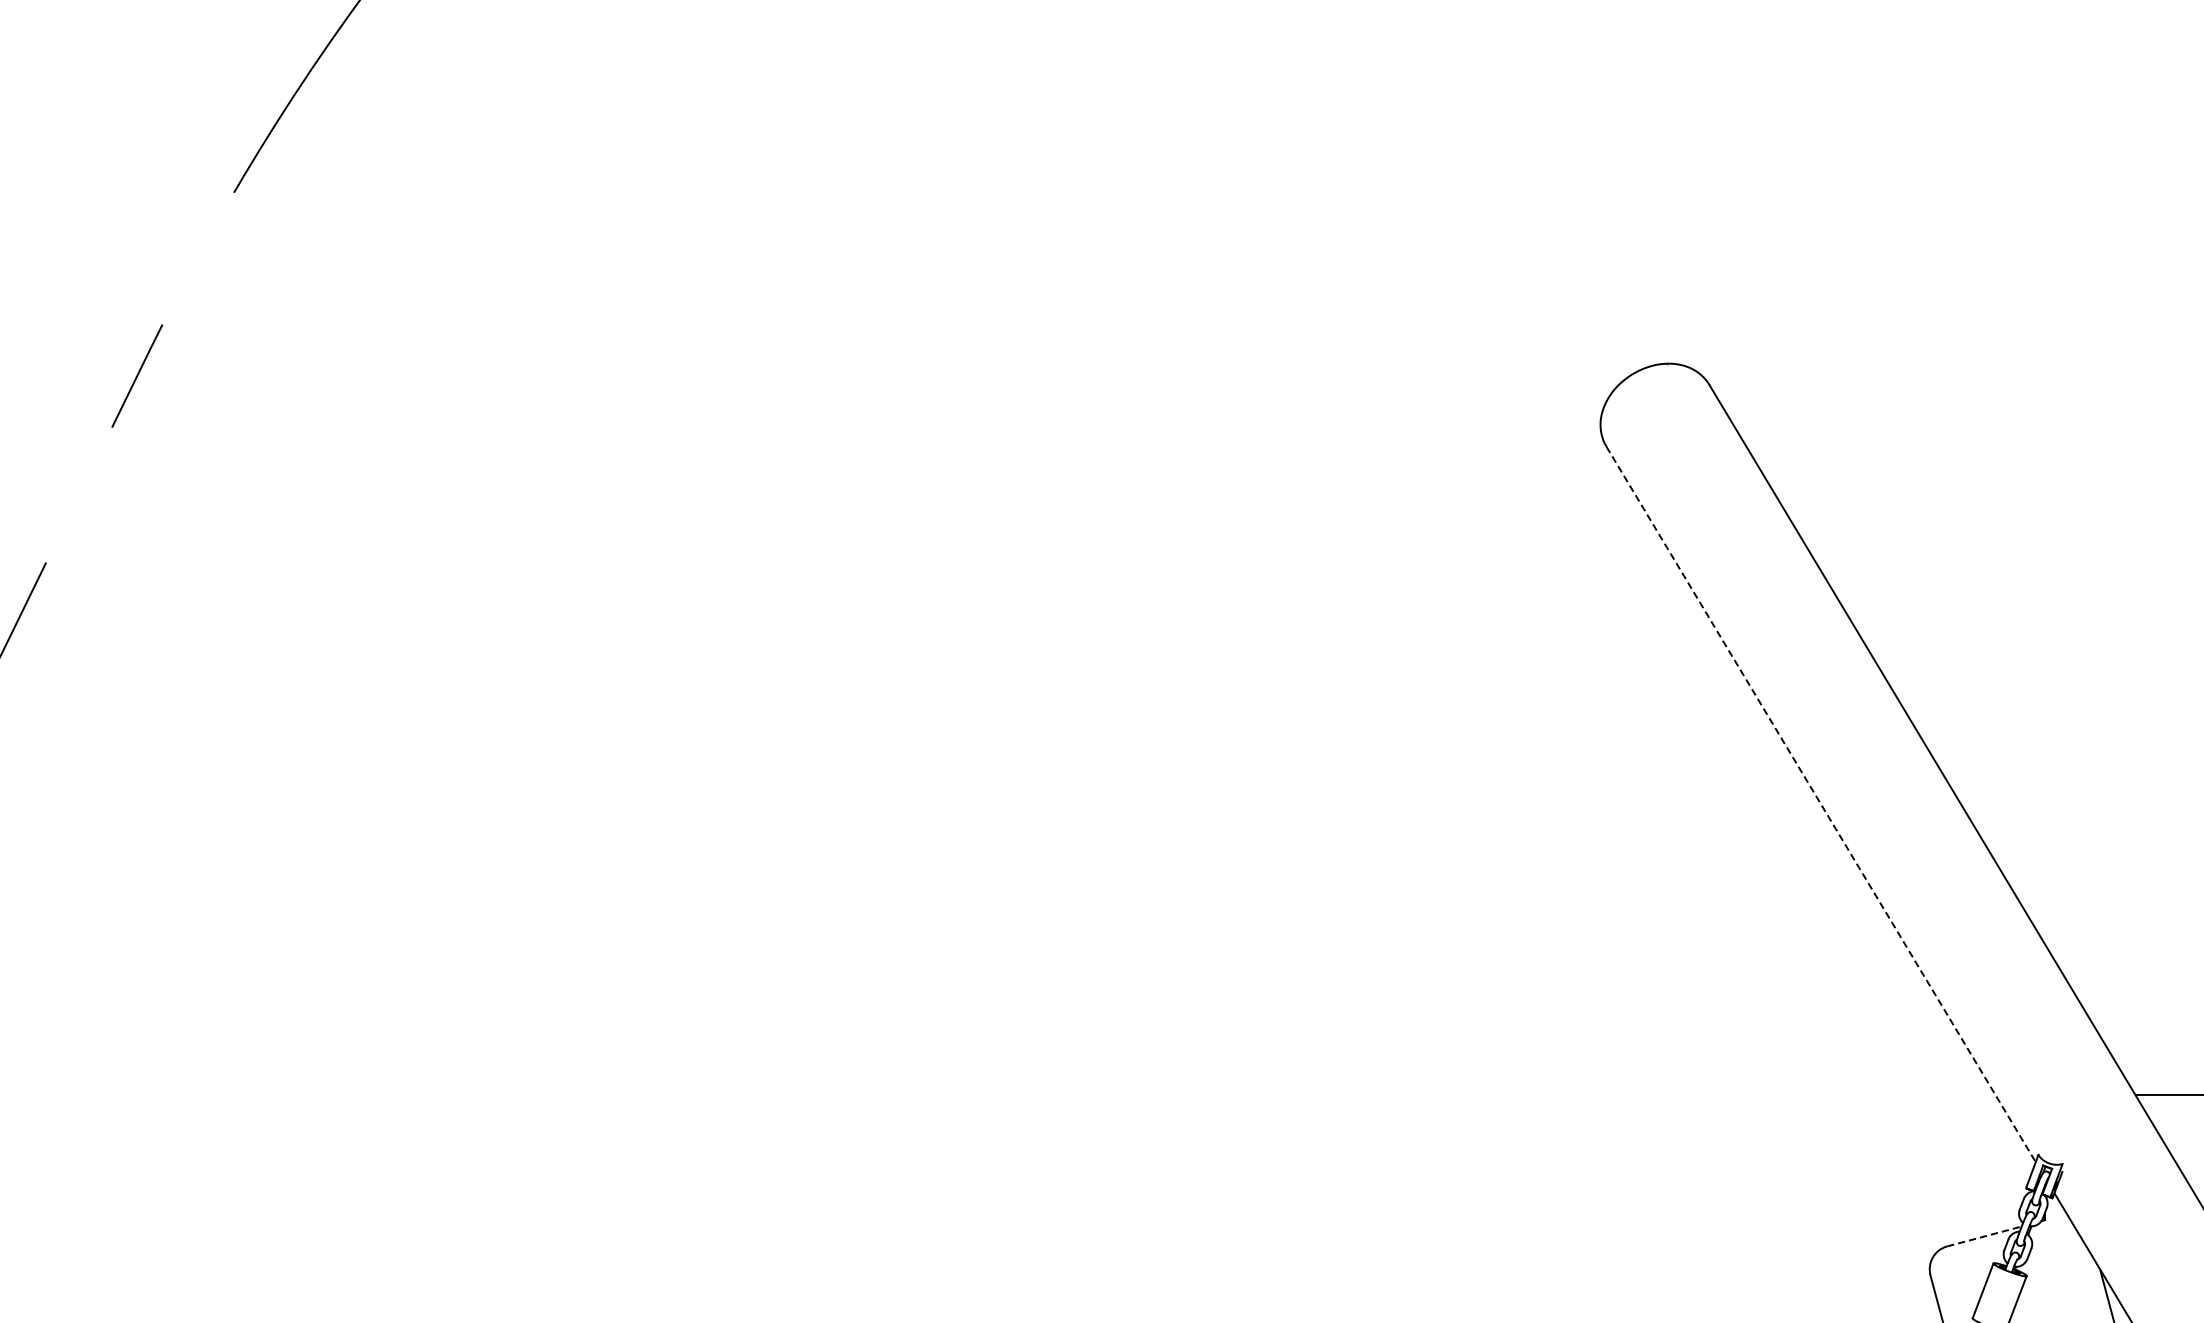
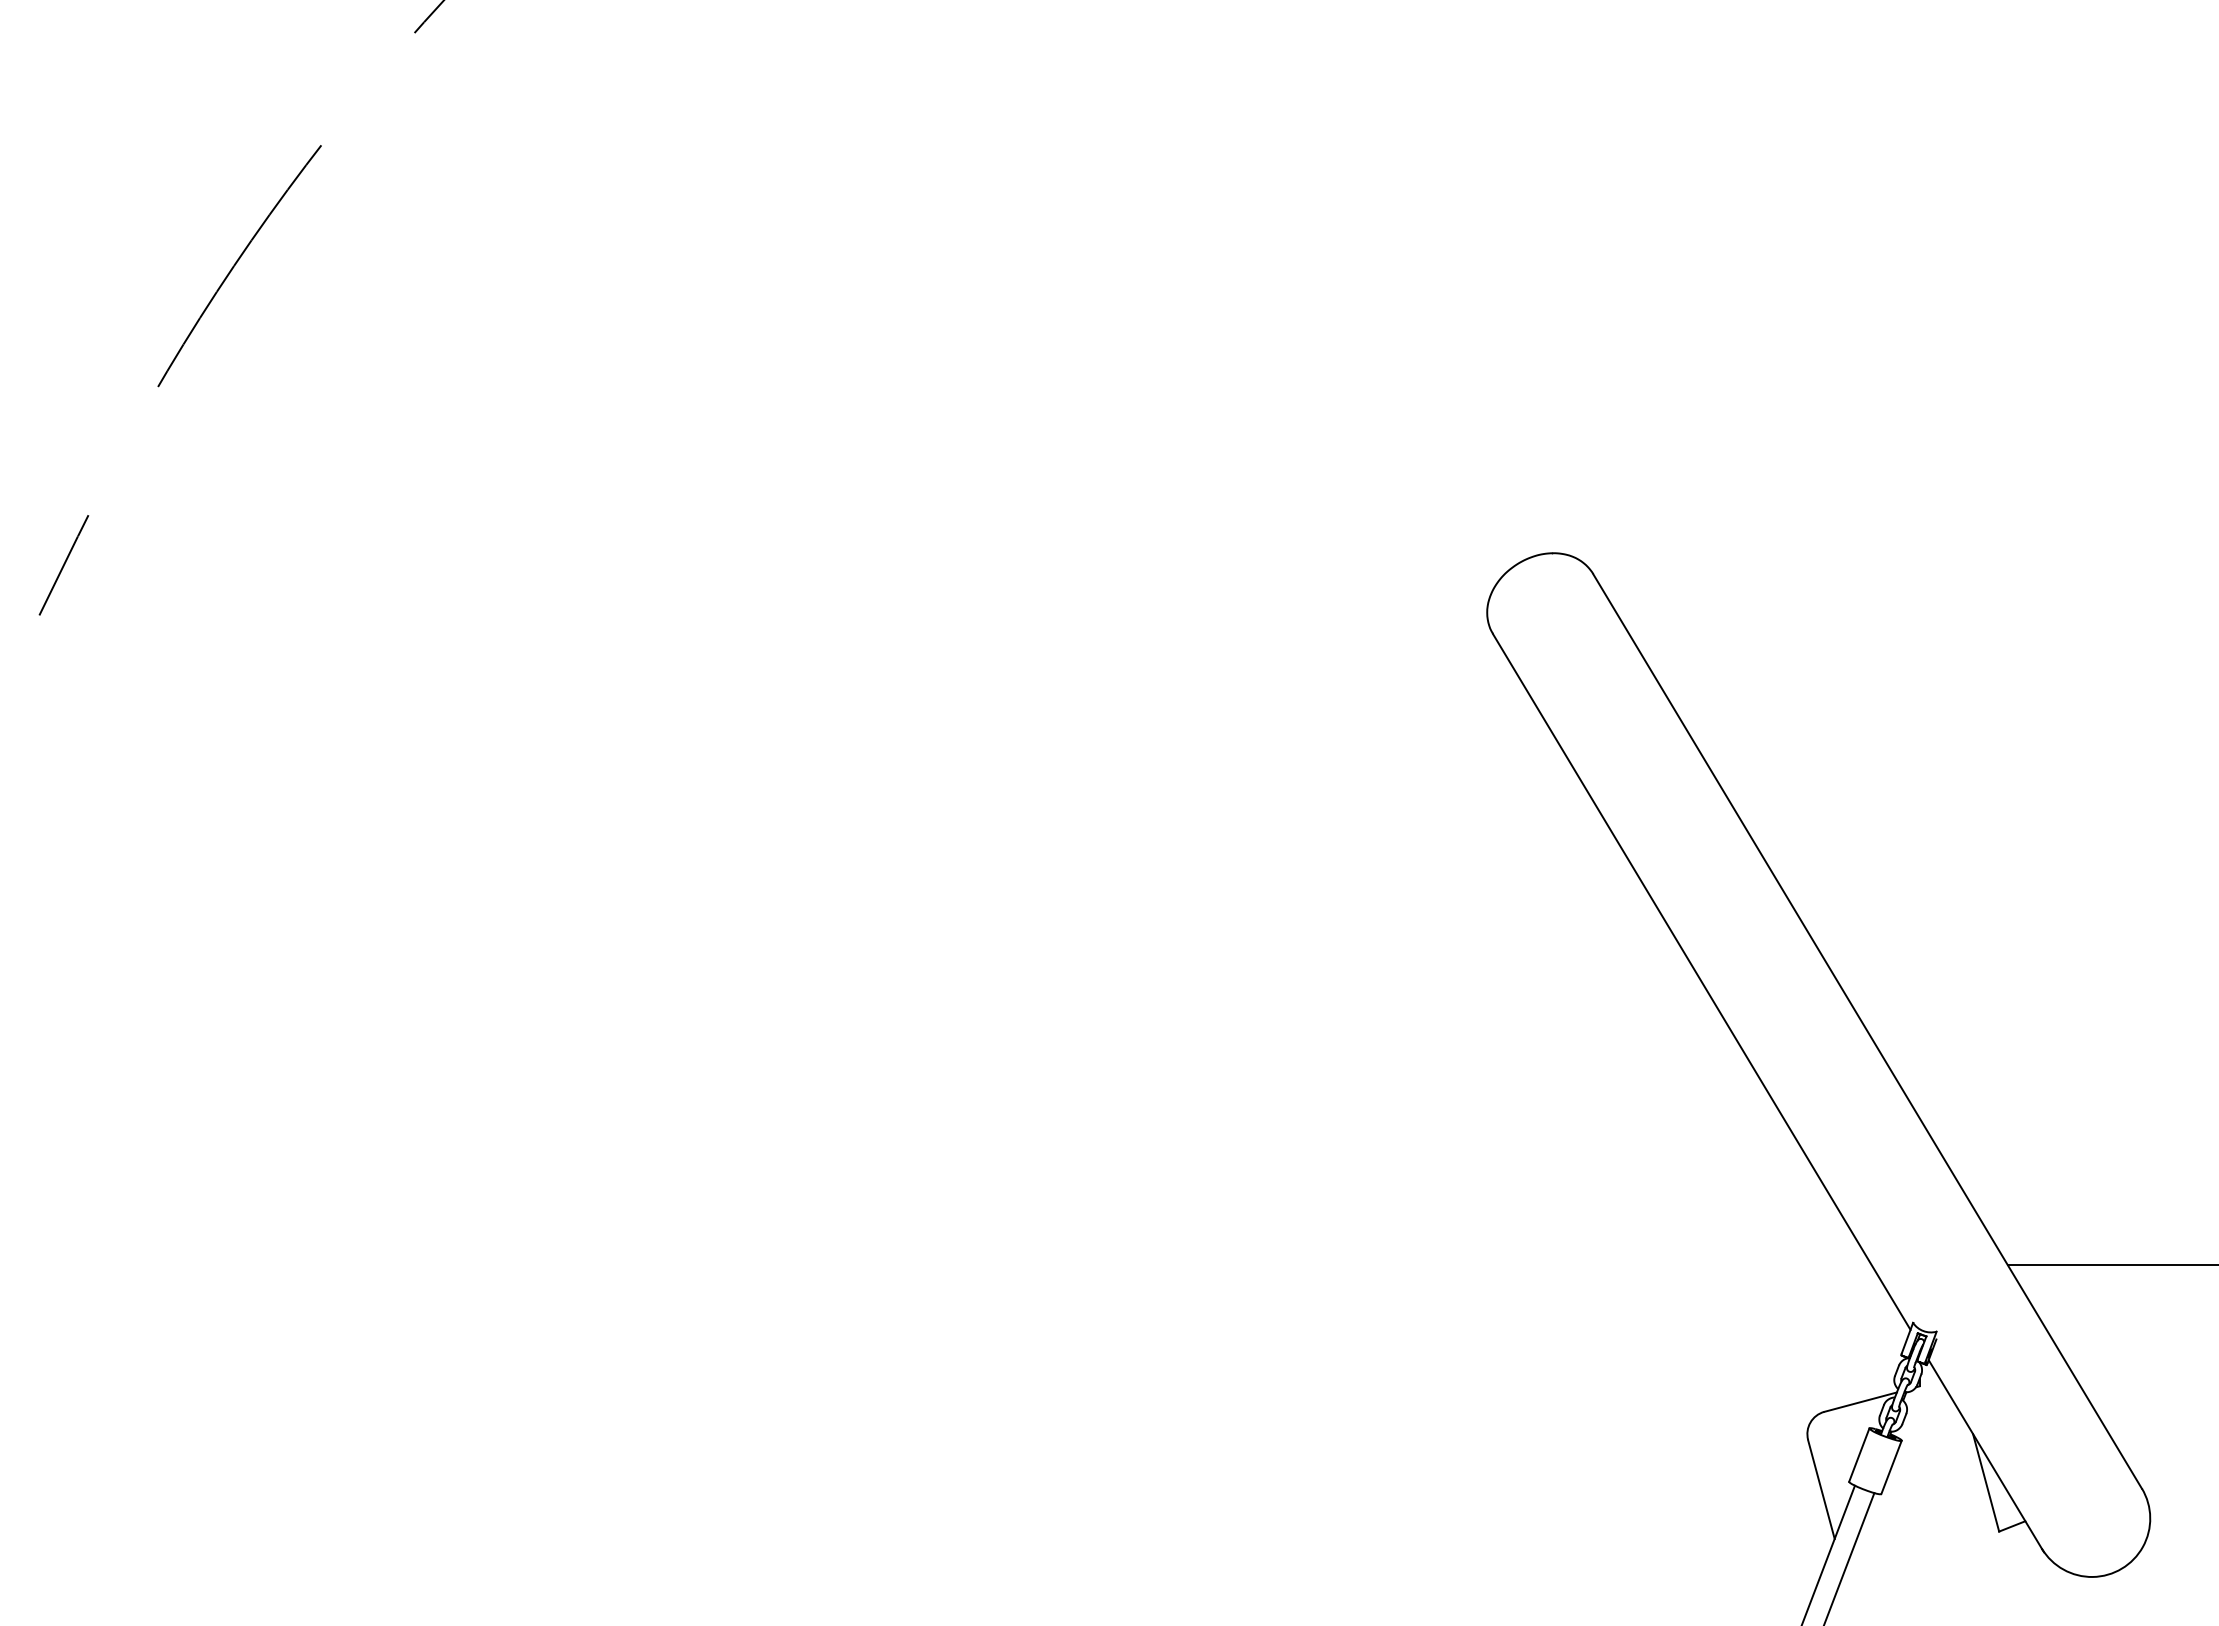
line: (1820, 805) -> (1701, 982), dashed -> solid
line: (1984, 1236) -> (1860, 1402), dashed -> solid

